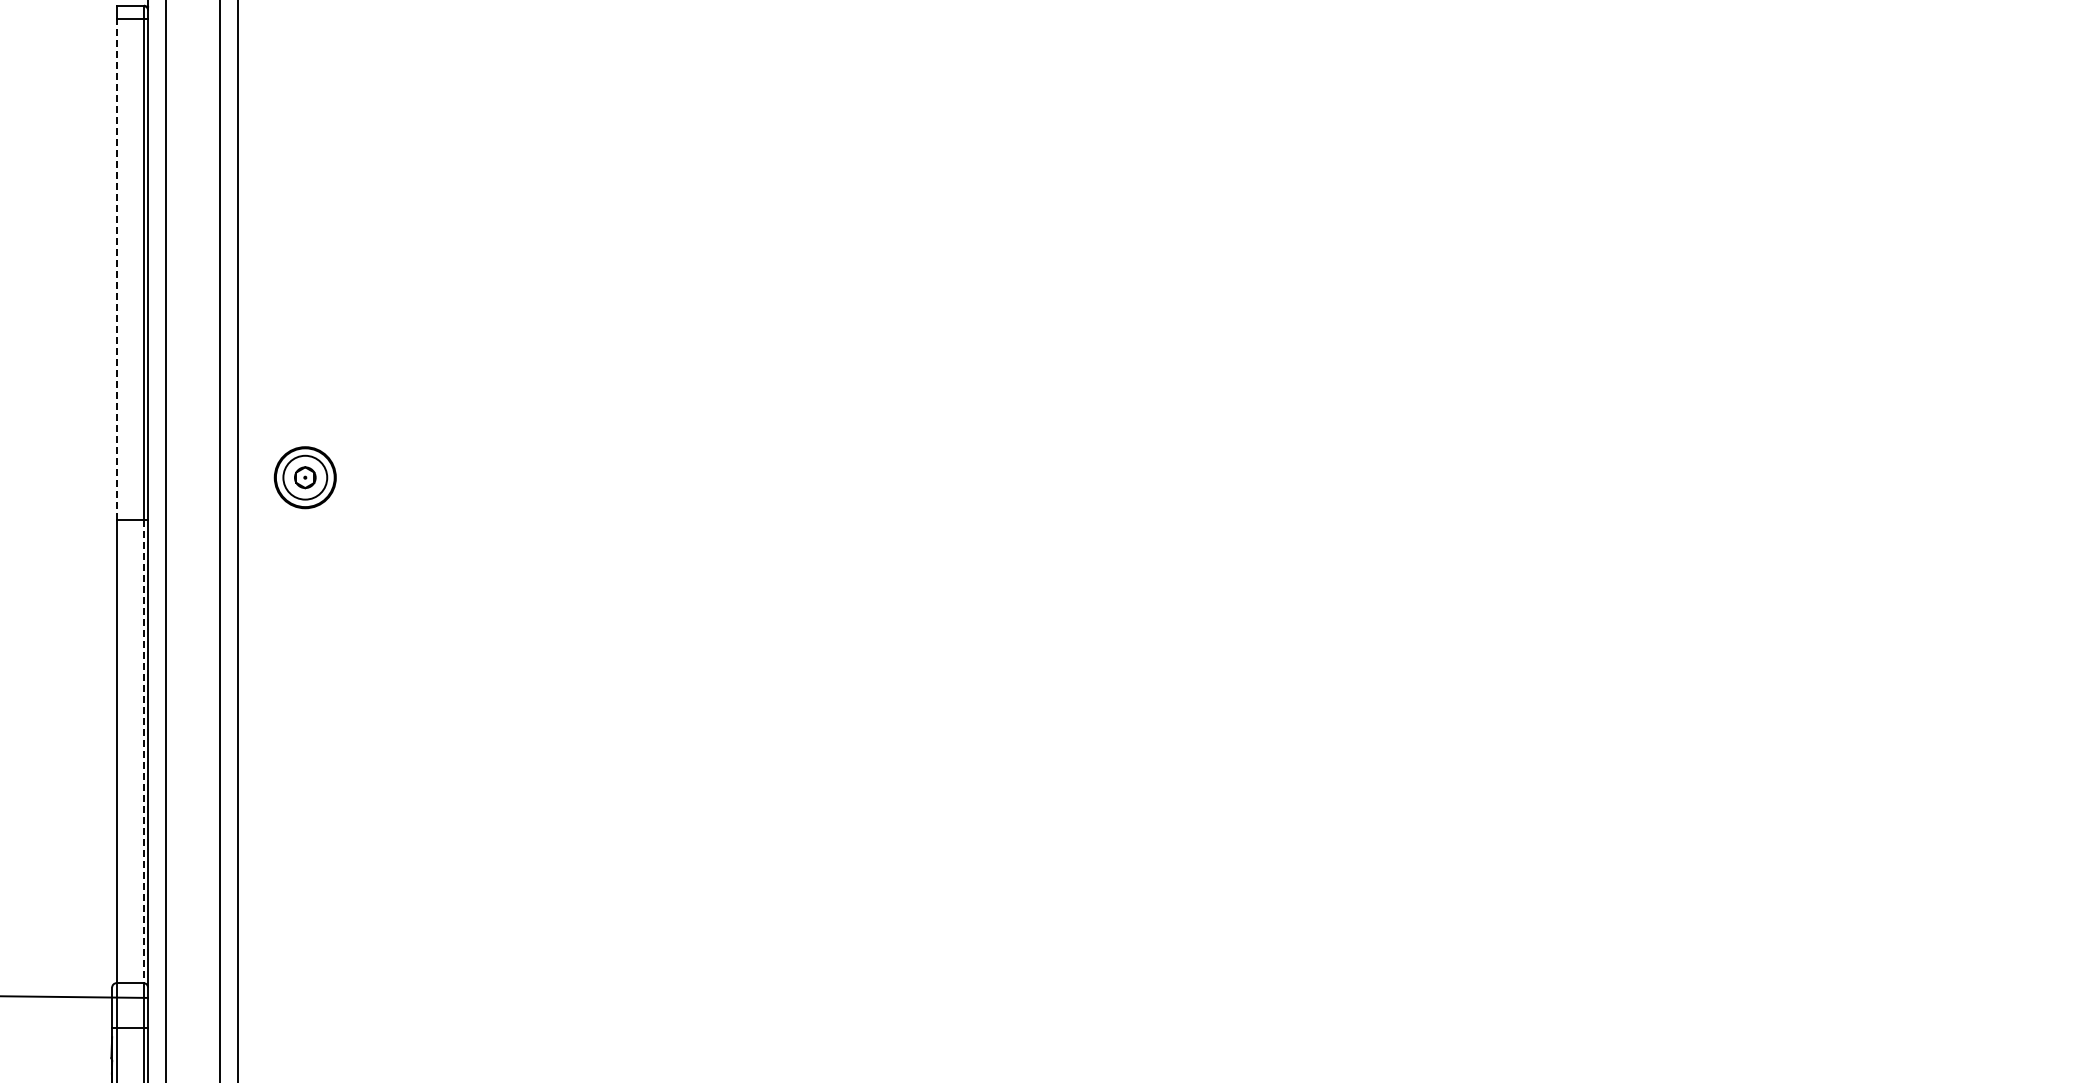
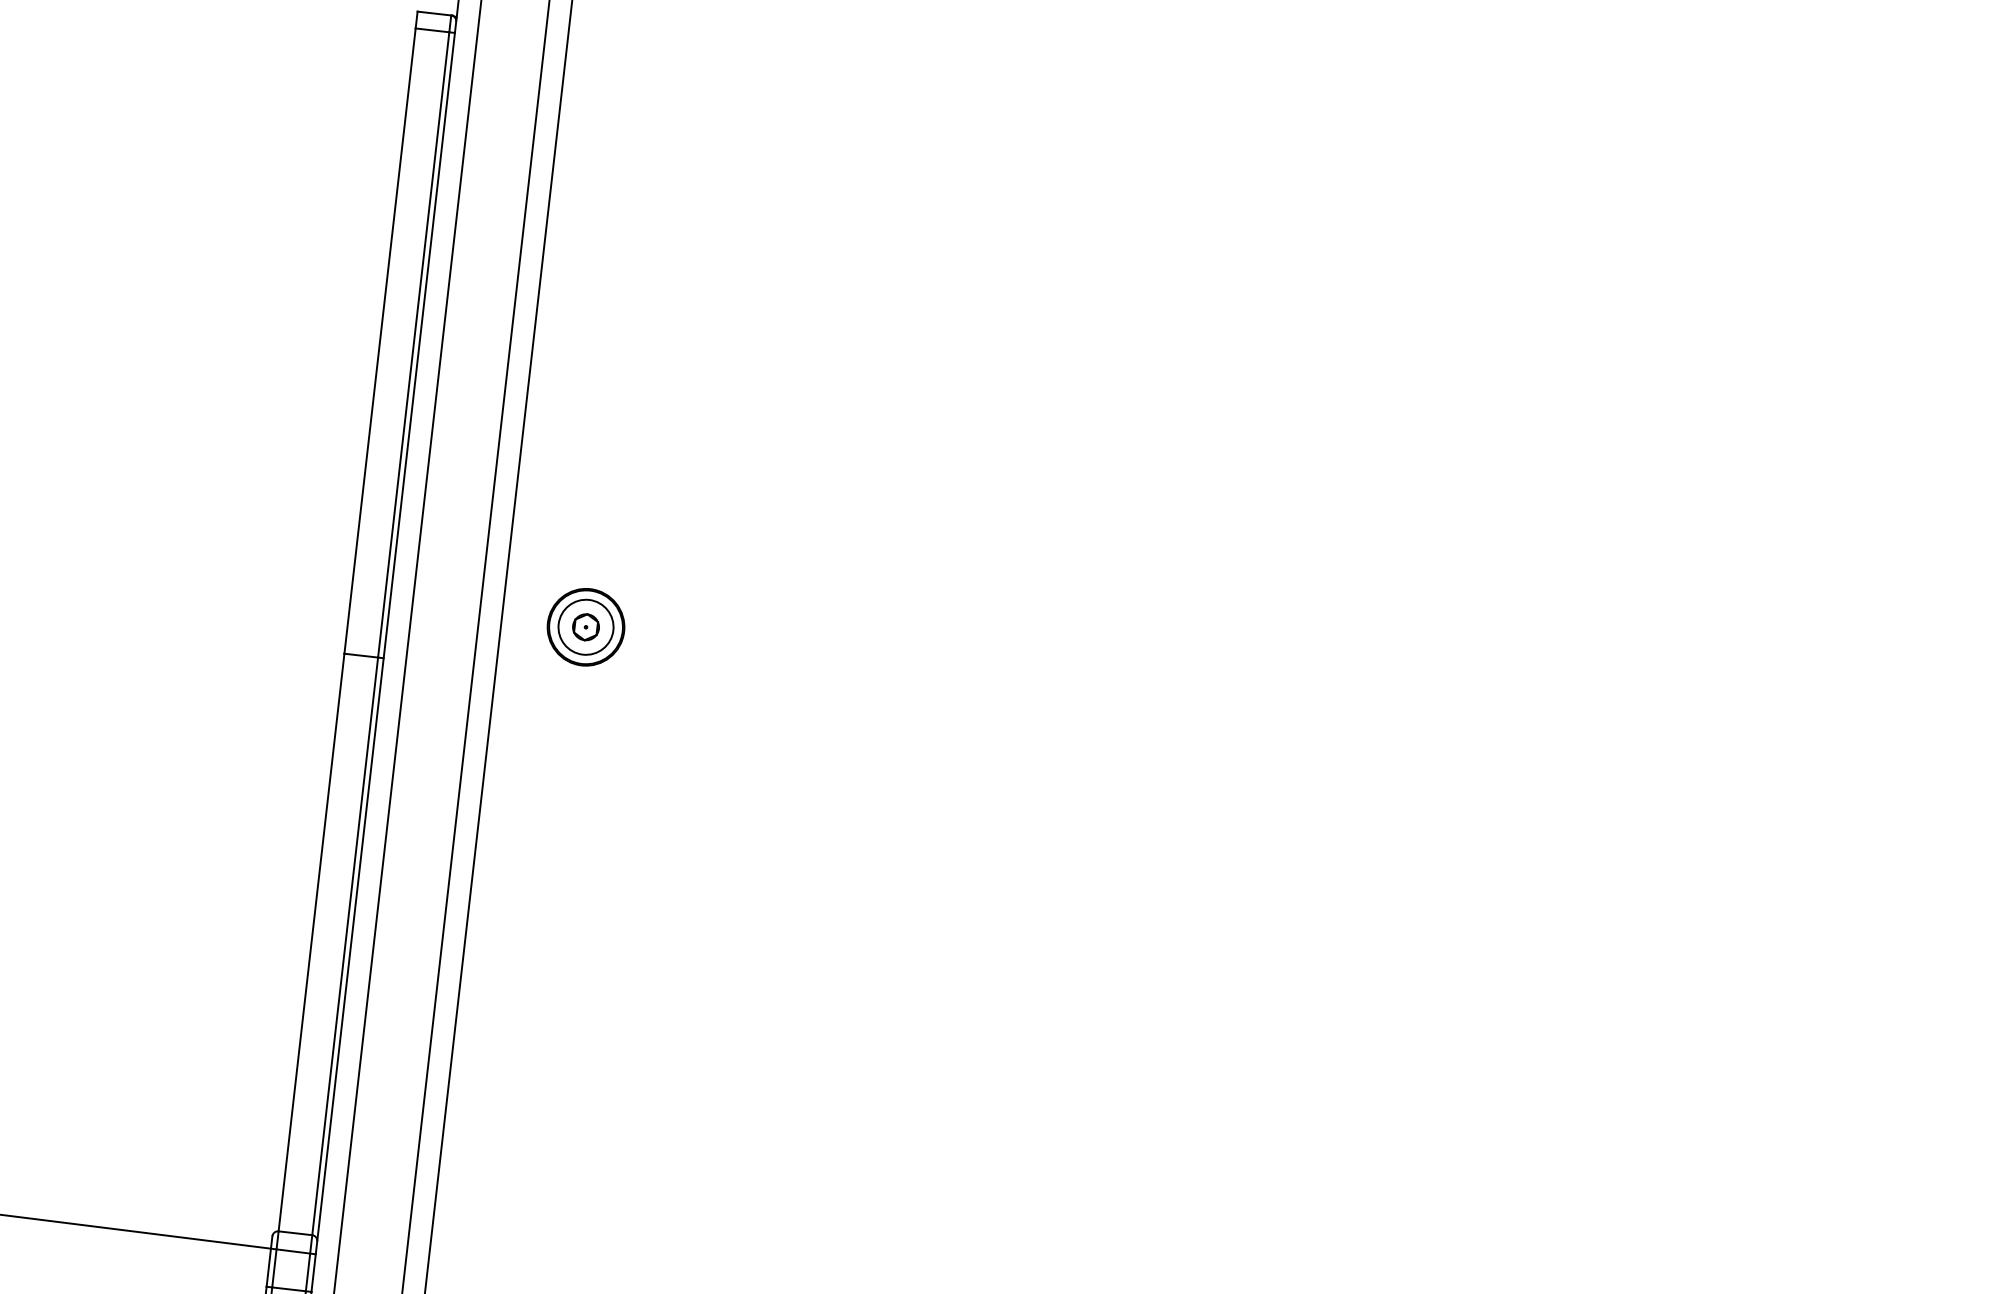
line: (116, 269) -> (379, 340), dashed -> solid
line: (143, 752) -> (344, 947), dashed -> solid

